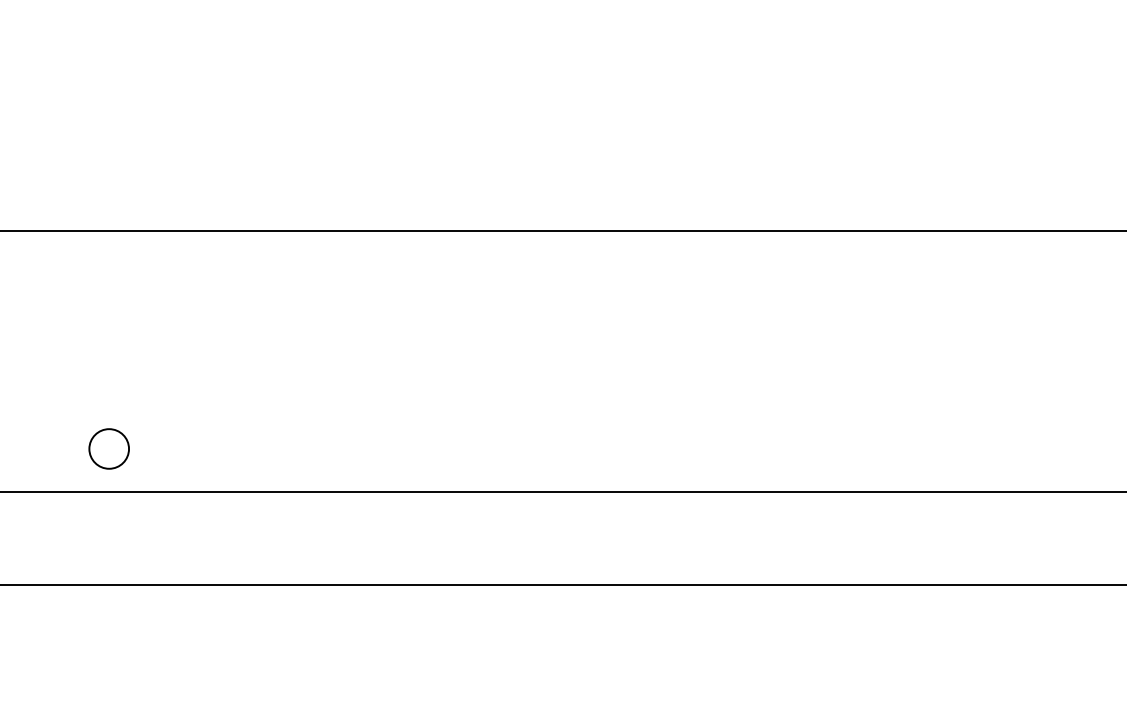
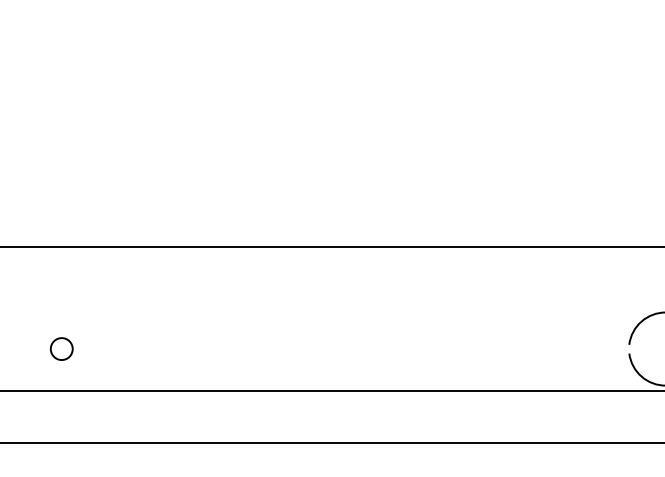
circle: (108, 447) -> (61, 348), moved

